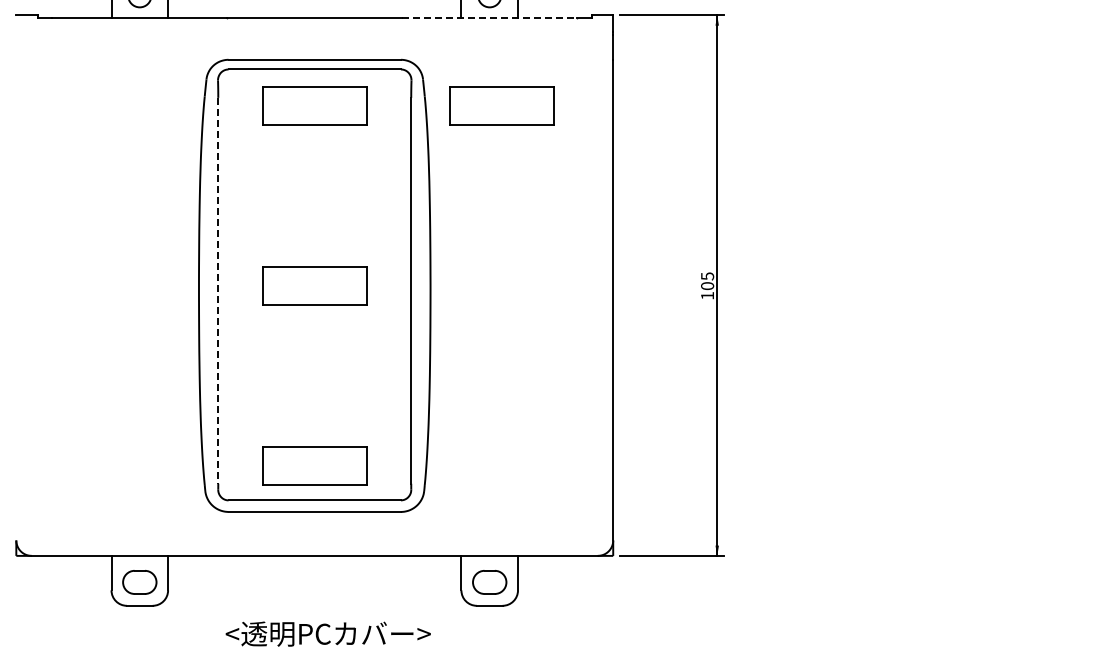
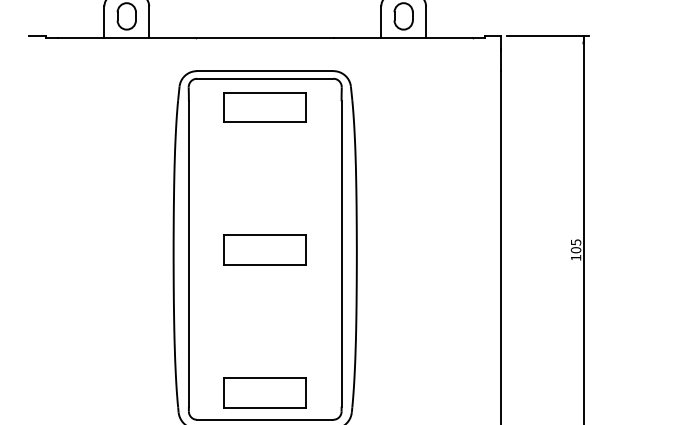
line: (490, 17) -> (404, 37), dashed -> solid
part: (501, 105) -> (413, 107), removed
line: (218, 290) -> (189, 253), dashed -> solid

